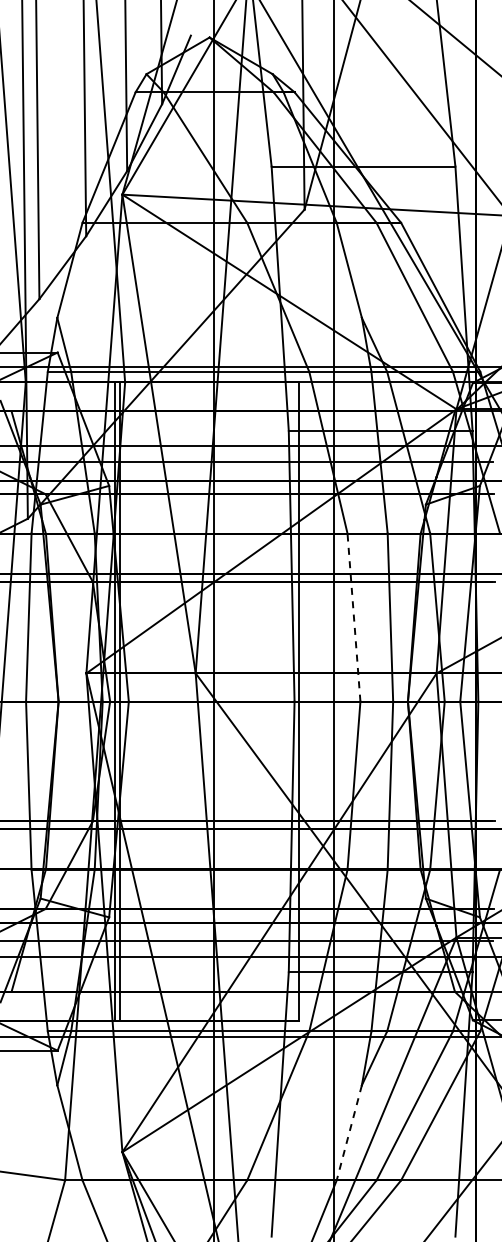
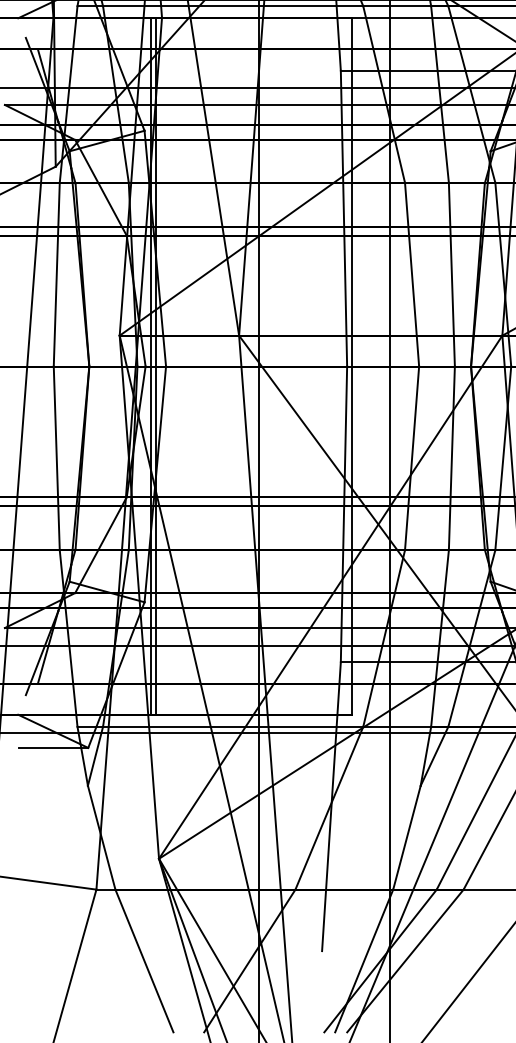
line: (353, 617) -> (411, 274), dashed -> solid
line: (349, 1133) -> (407, 838), dashed -> solid

